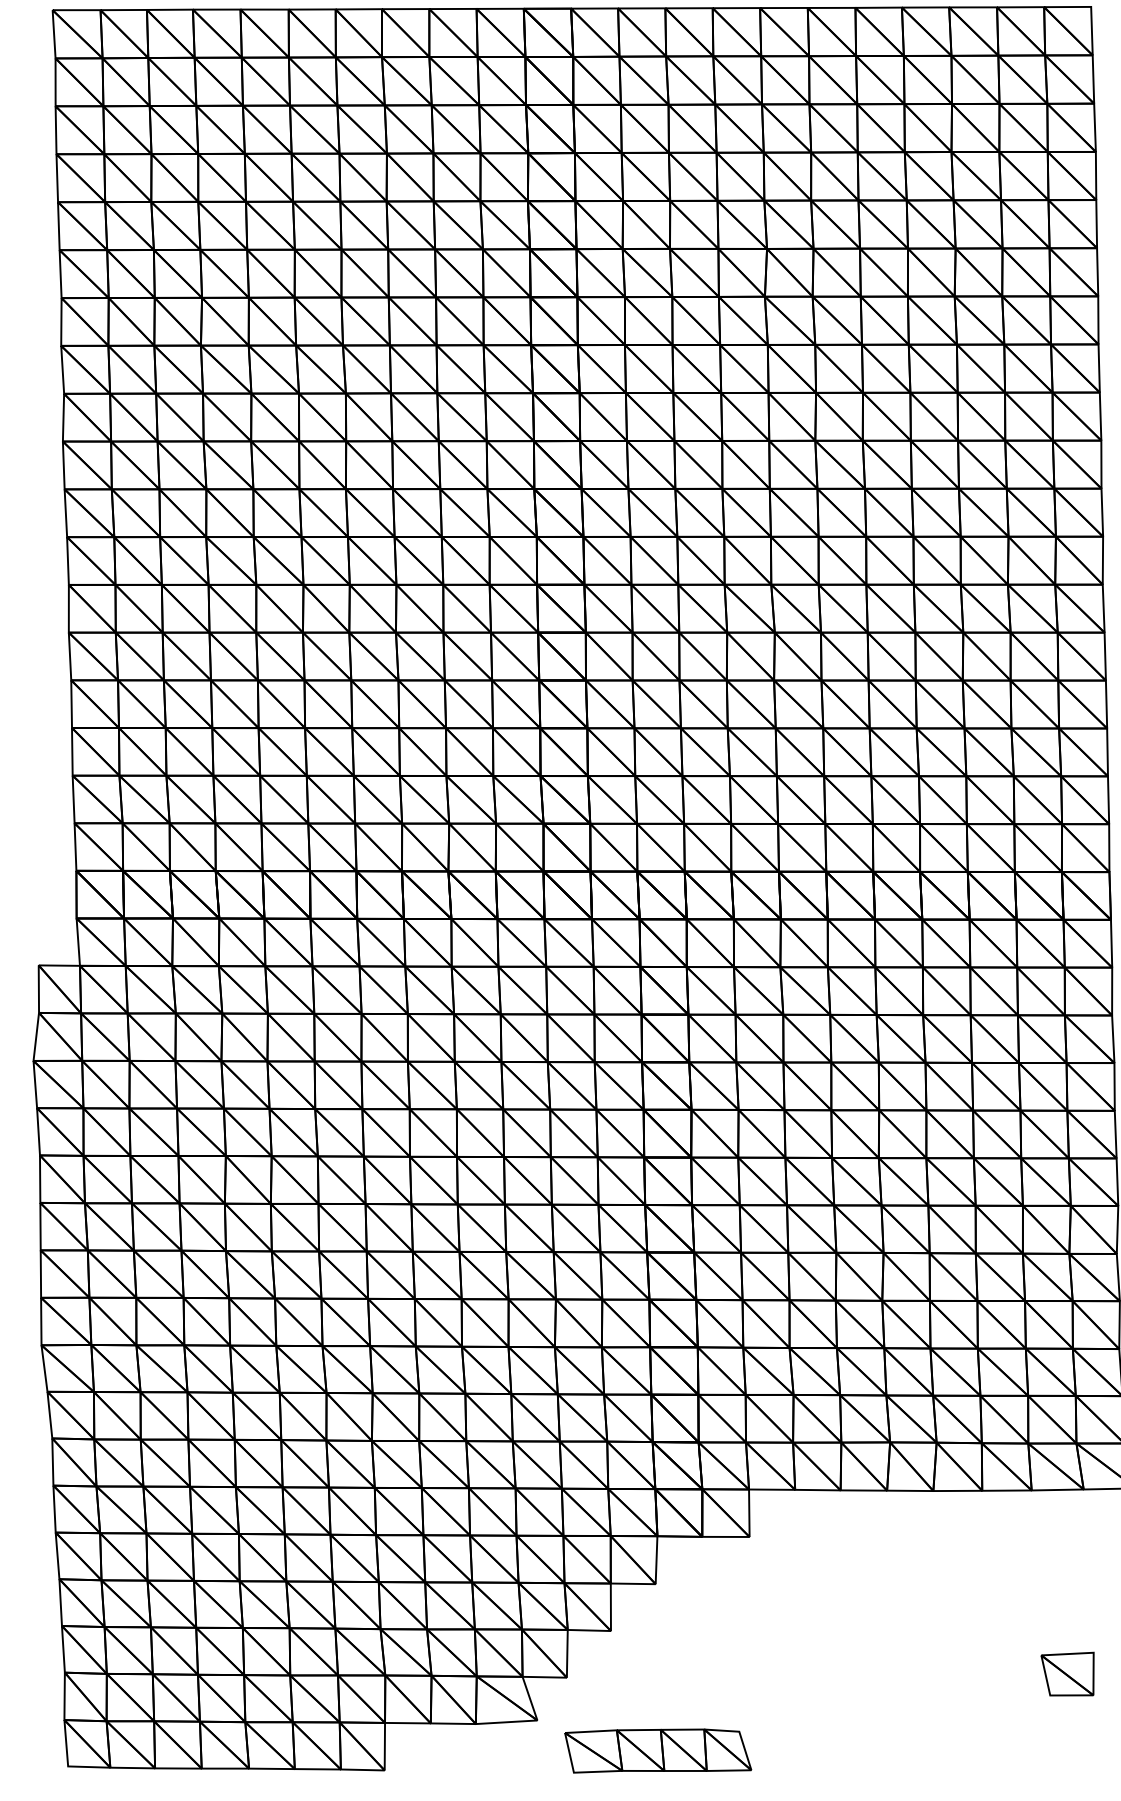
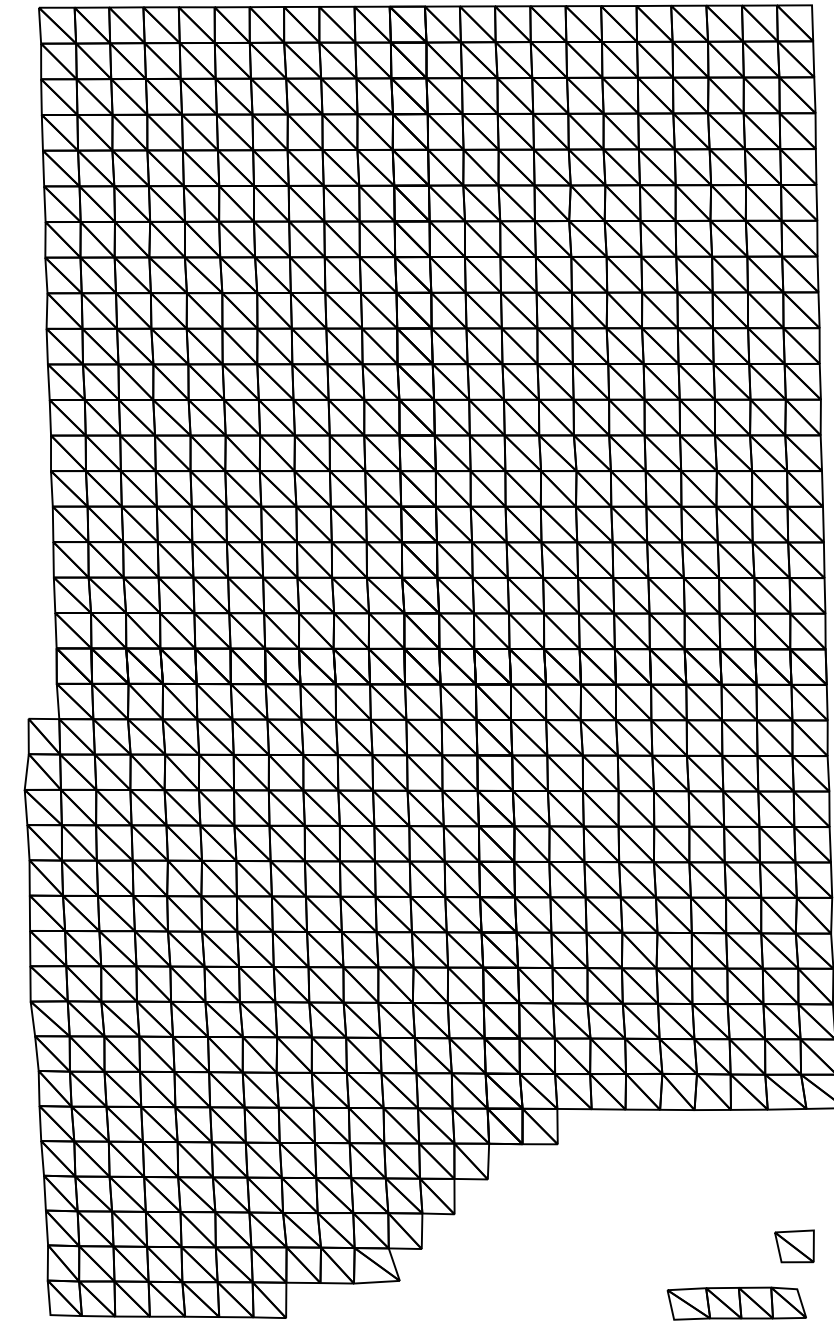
part: (658, 1750) -> (737, 1303), moved

